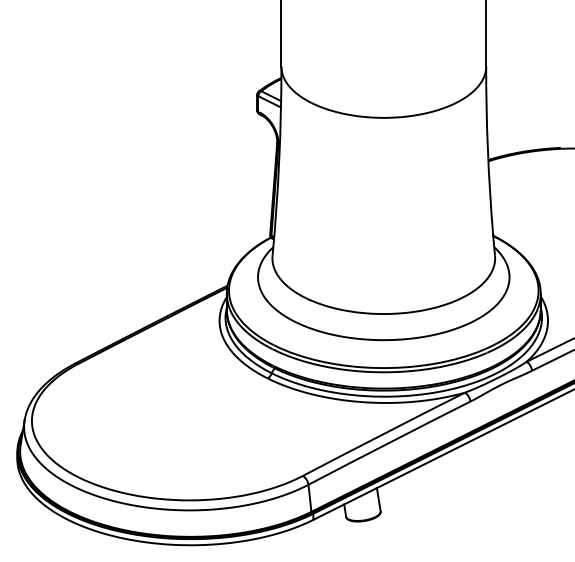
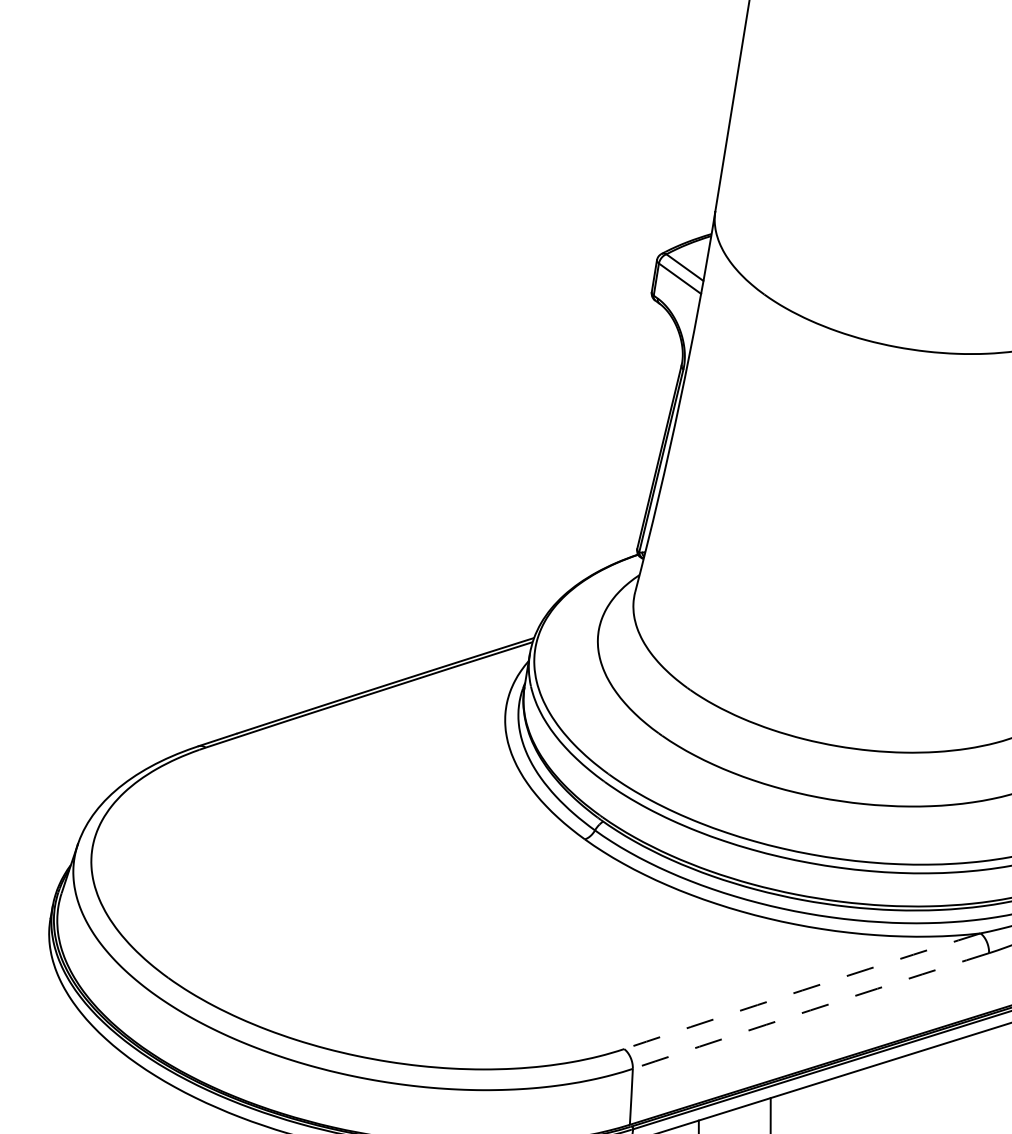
arc: (383, 434) -> (801, 991), solid -> dashed
arc: (389, 442) -> (811, 1009), solid -> dashed

